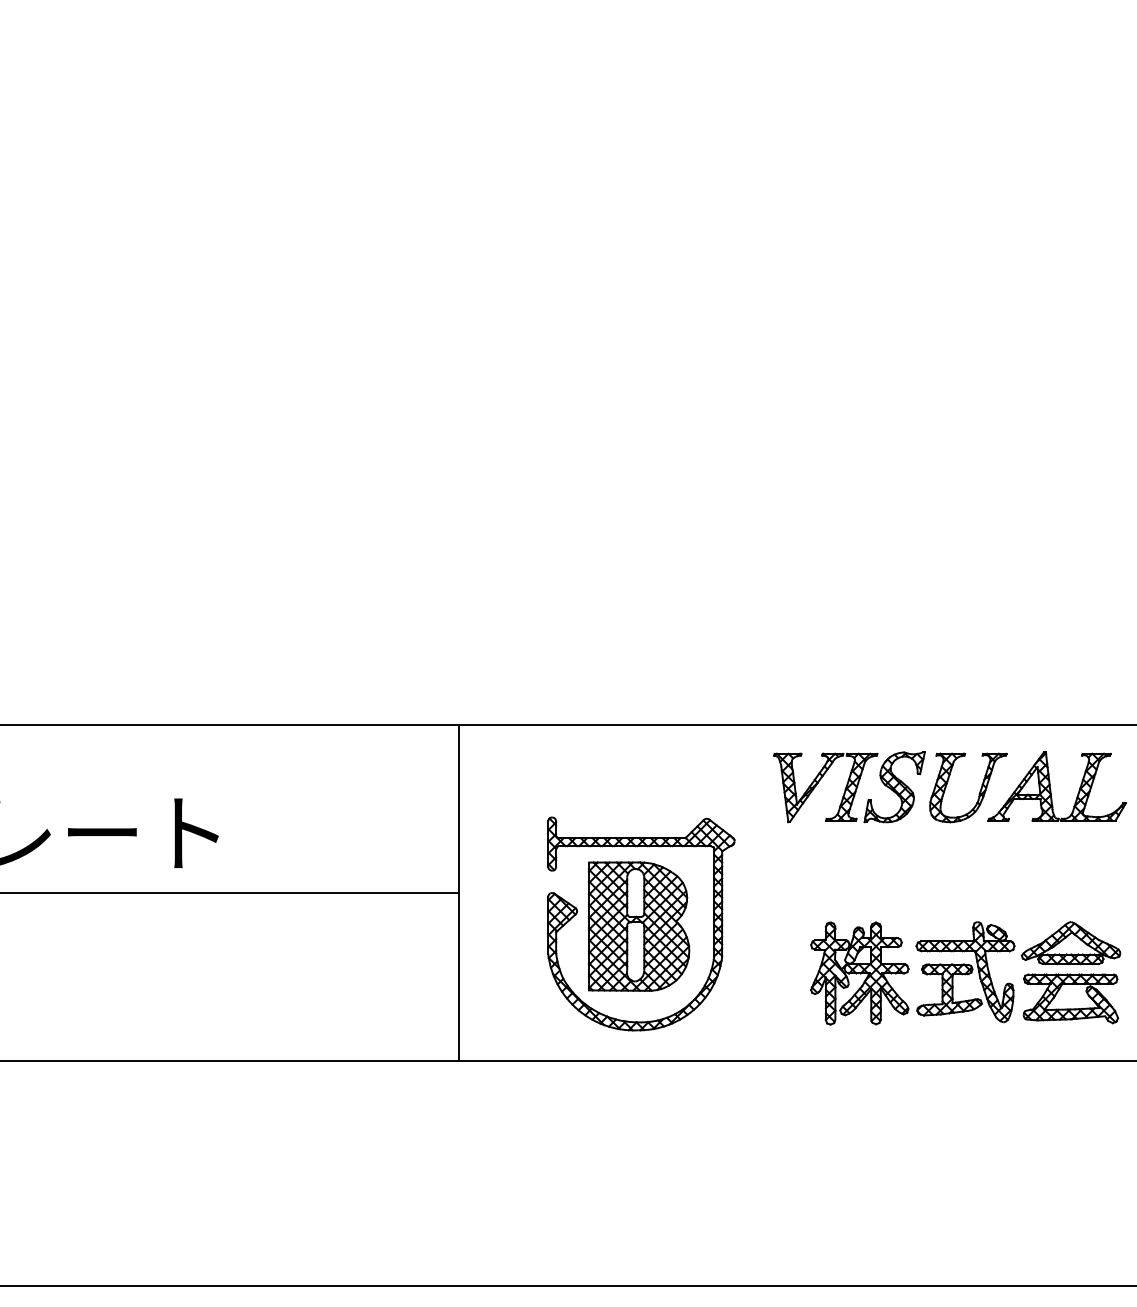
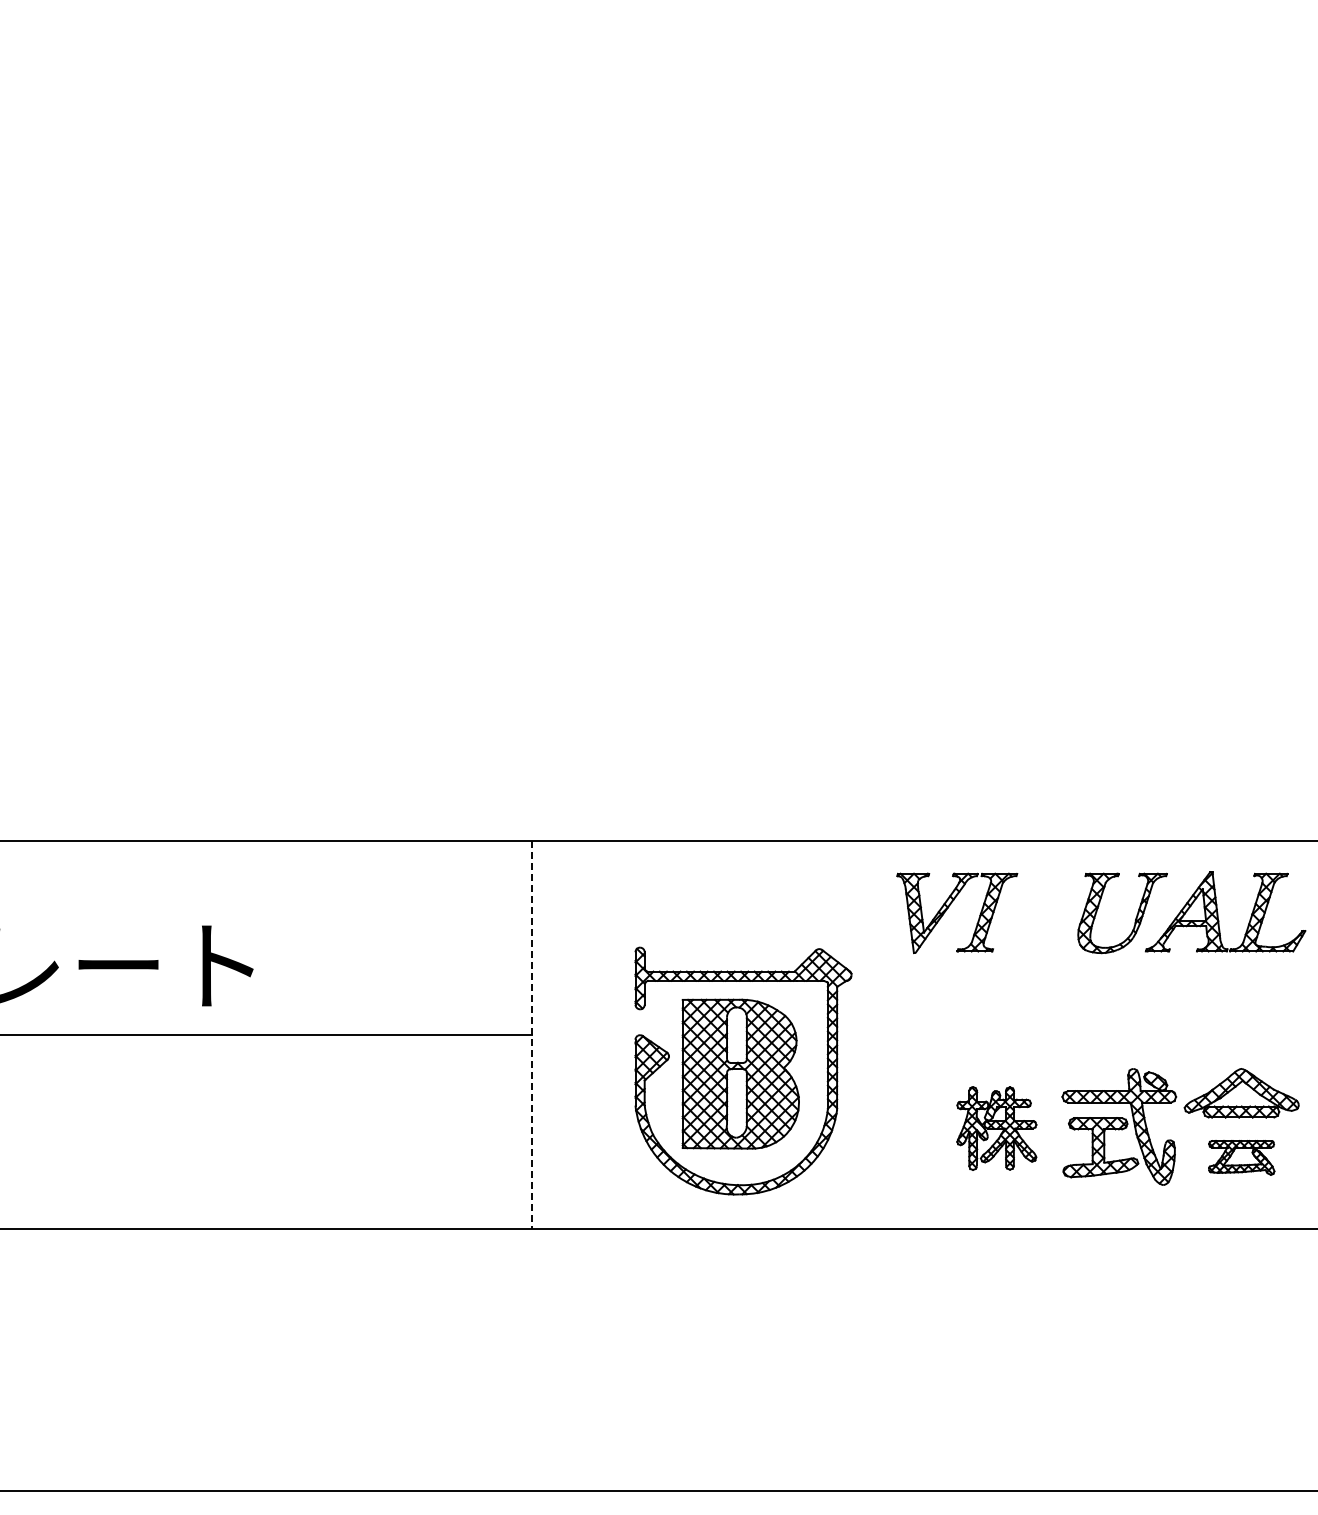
part: (894, 787) -> (1036, 912), removed
line: (458, 893) -> (531, 1035), solid -> dashed
part: (859, 973) -> (996, 1128), size x0.7
part: (1070, 998) -> (1241, 1157), size x0.6

